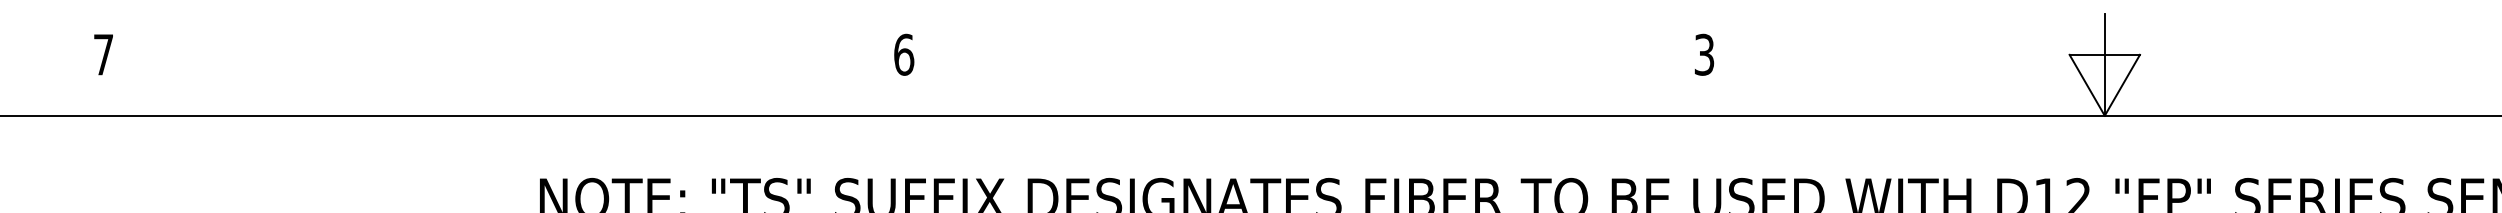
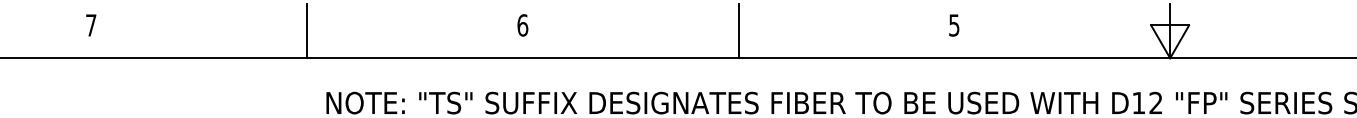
text: (1704, 53) -> (954, 24), 3 -> 5
line: (504, 64) -> (307, 30), added
line: (1304, 64) -> (738, 30), added

